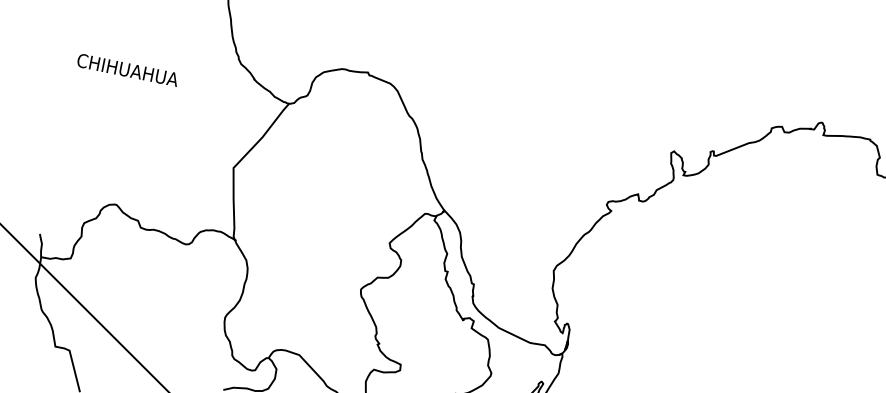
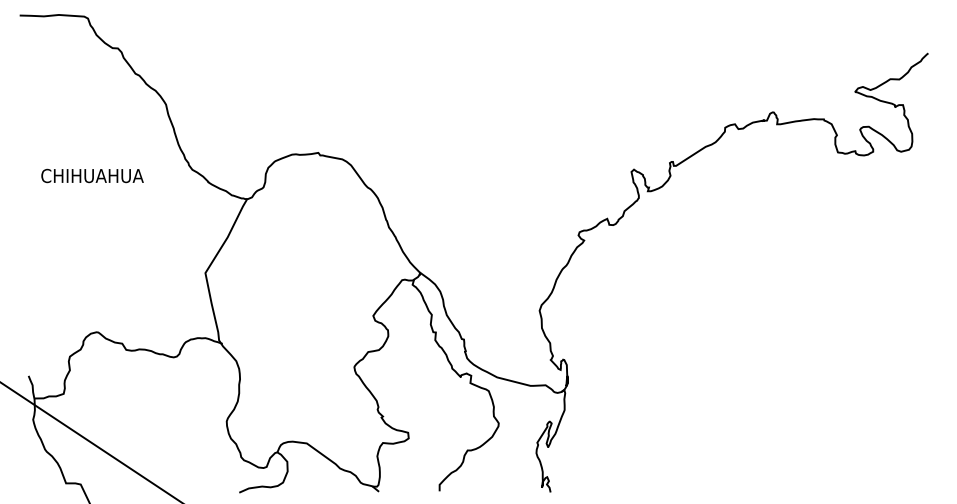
text: (127, 69) -> (92, 175), moved

